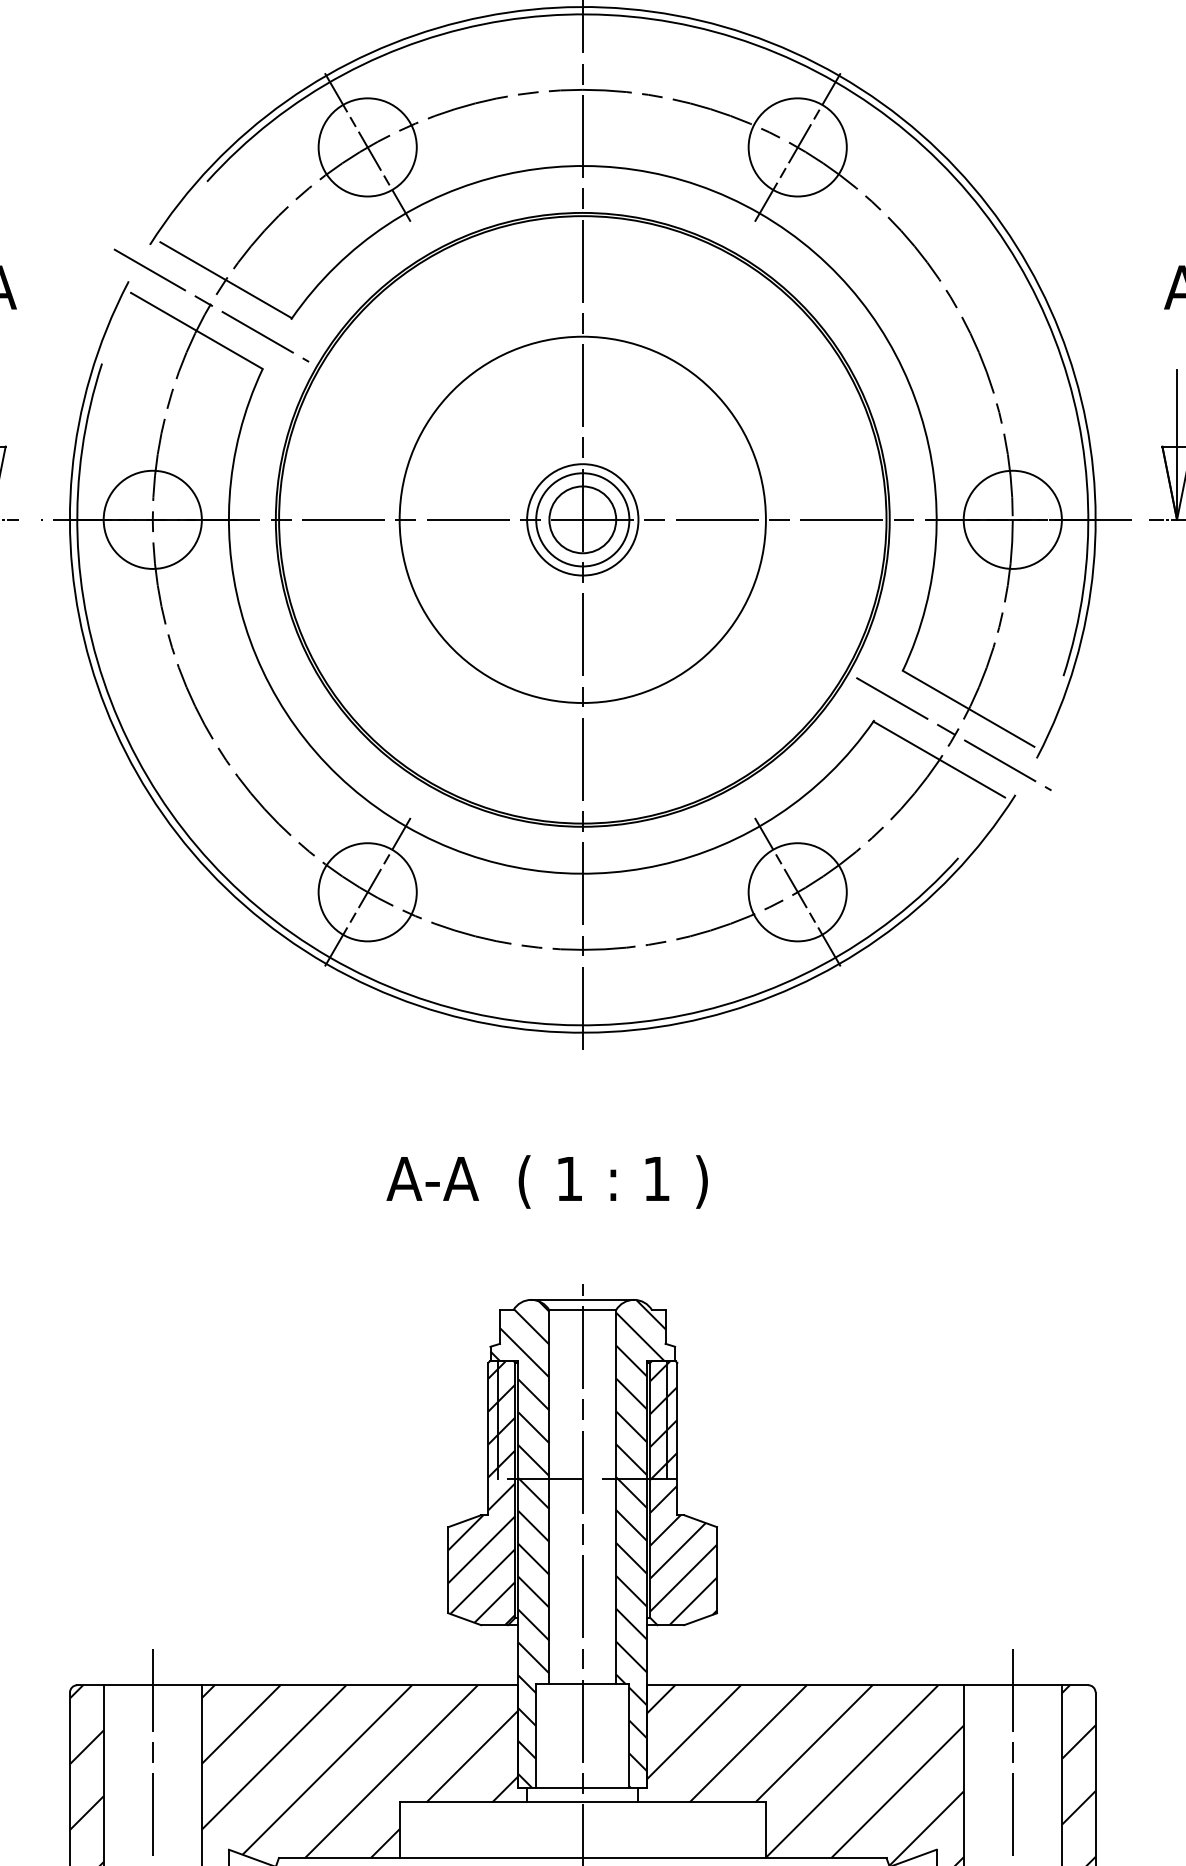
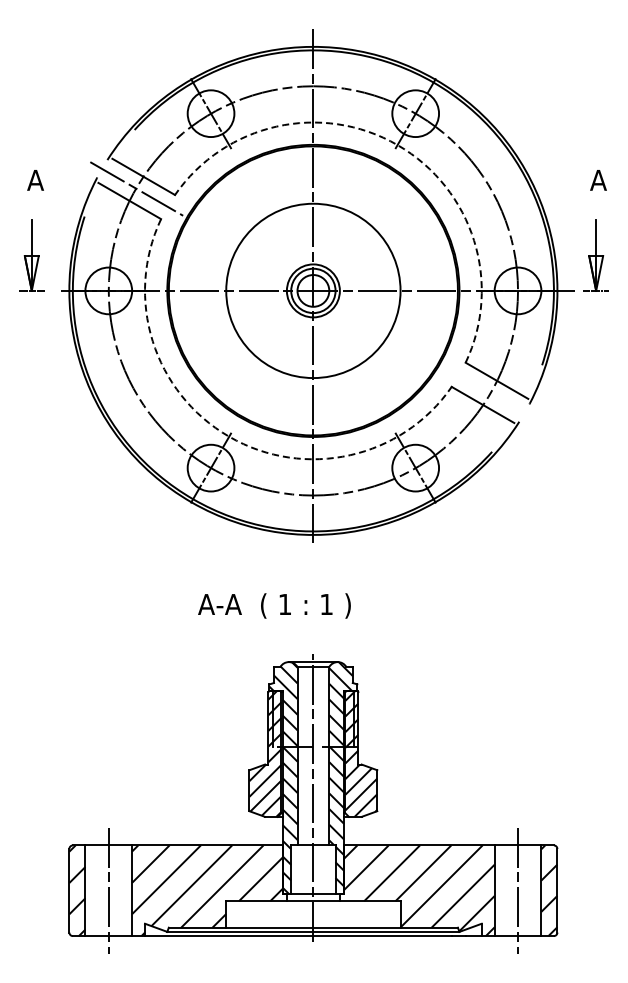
arc: (759, 214) -> (397, 145), solid -> dashed
line: (952, 733) -> (489, 392), removed
arc: (406, 825) -> (229, 436), solid -> dashed
text: (547, 1180) -> (274, 605), moved

